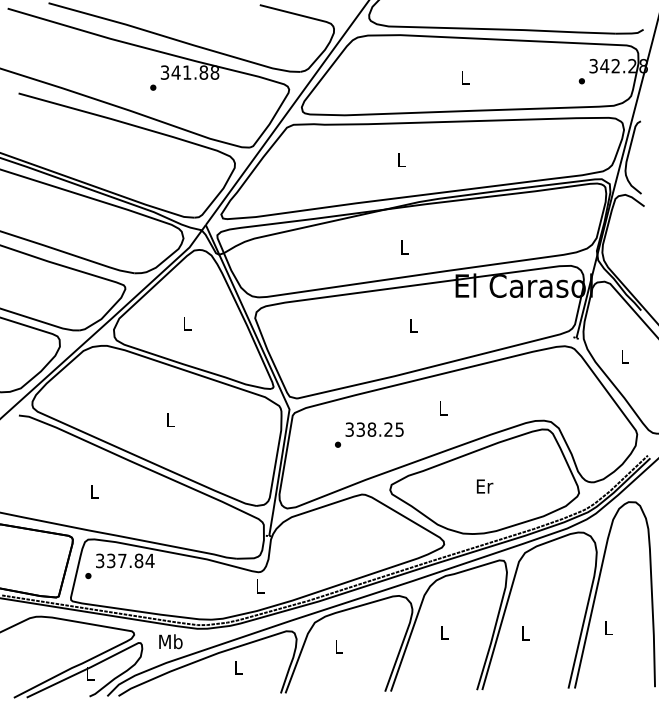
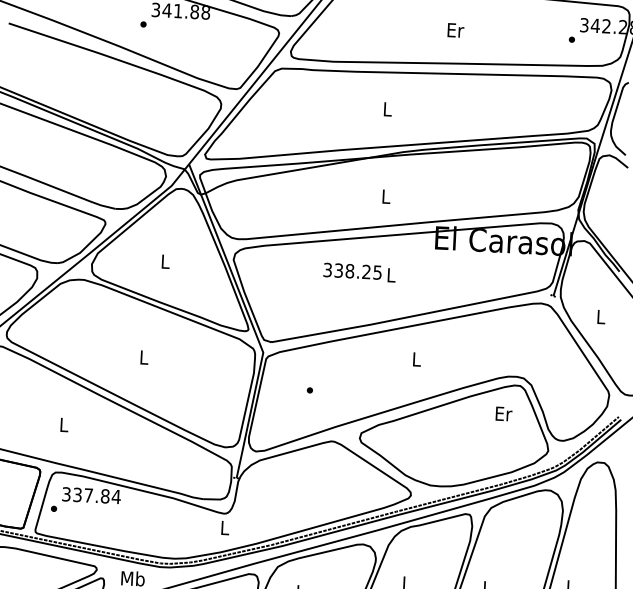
text: (465, 77) -> (455, 30), L -> Er
text: (374, 429) -> (352, 271), moved
text: (485, 486) -> (504, 414), moved

